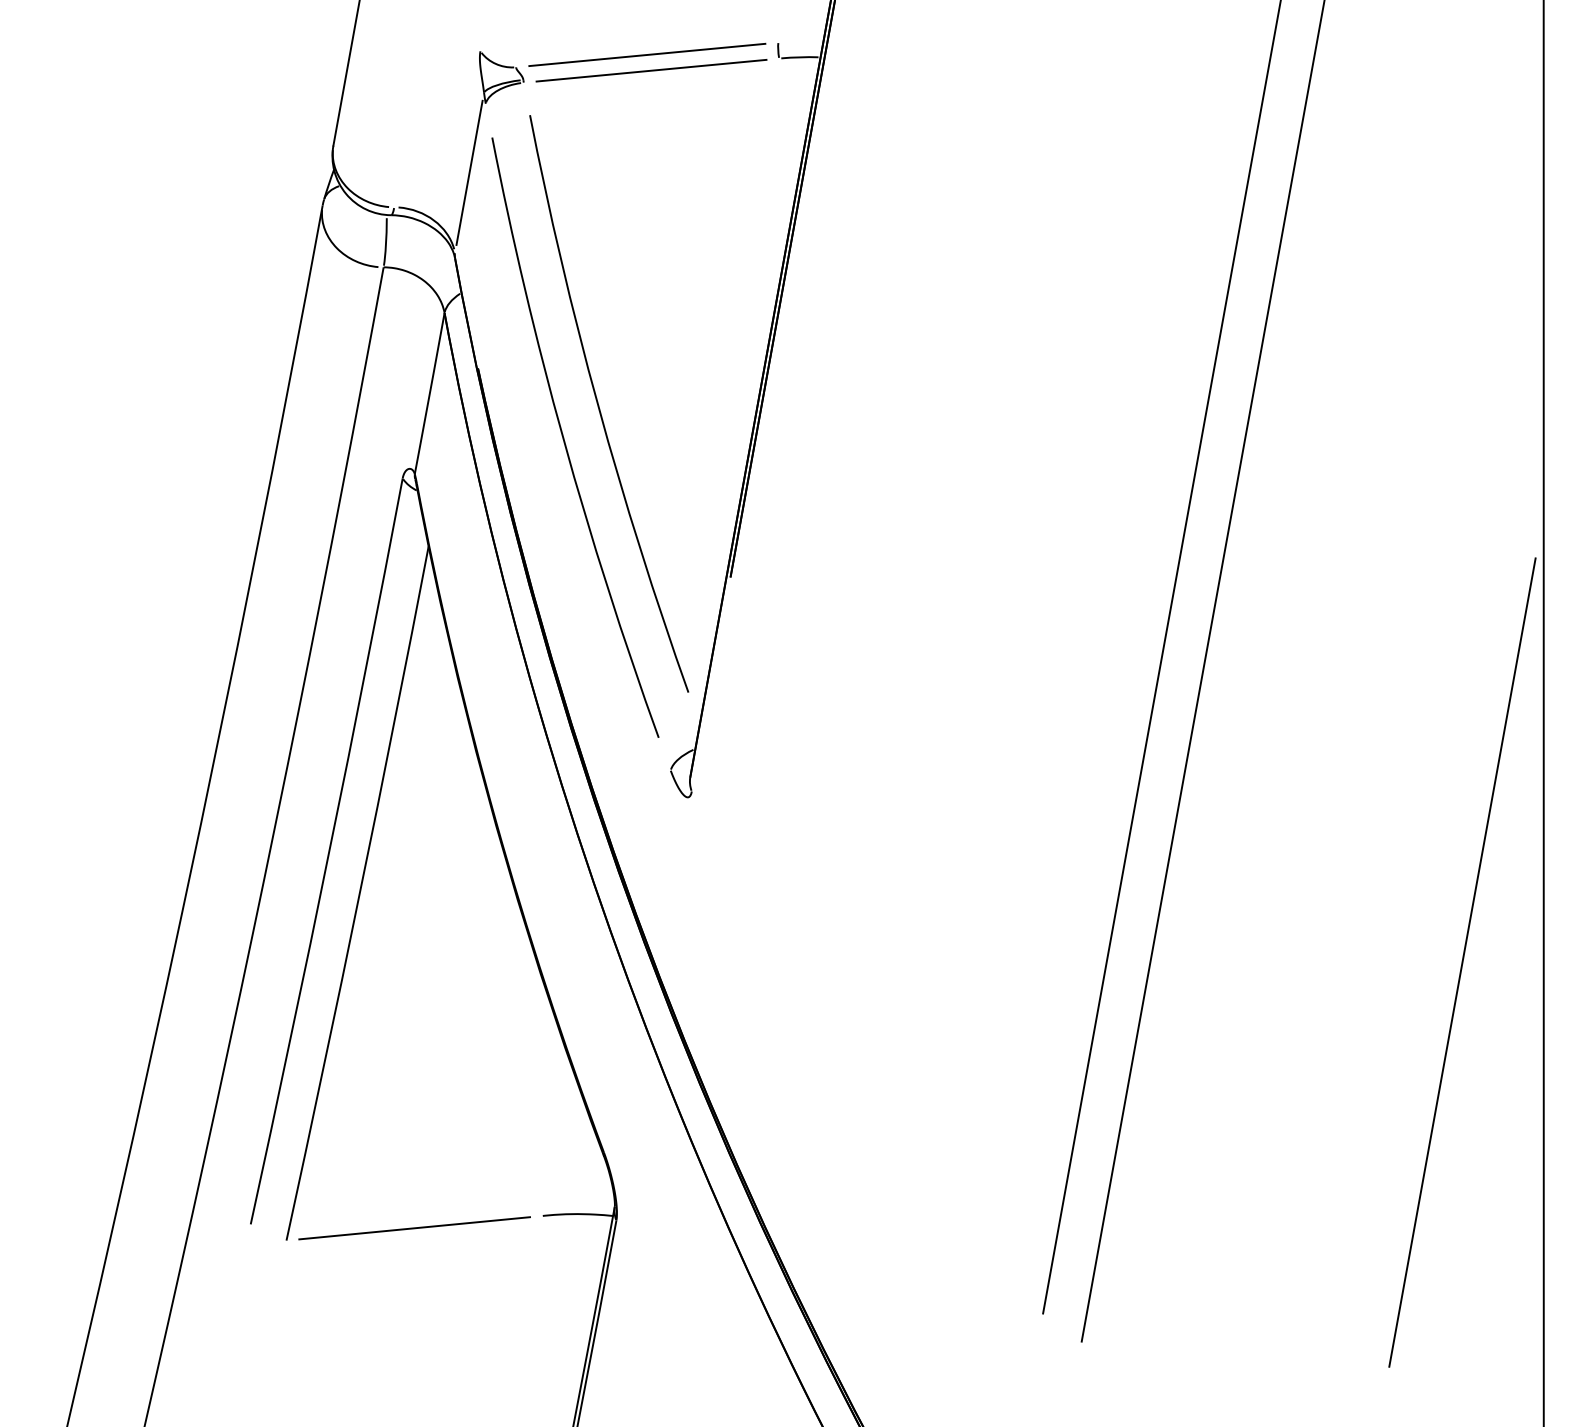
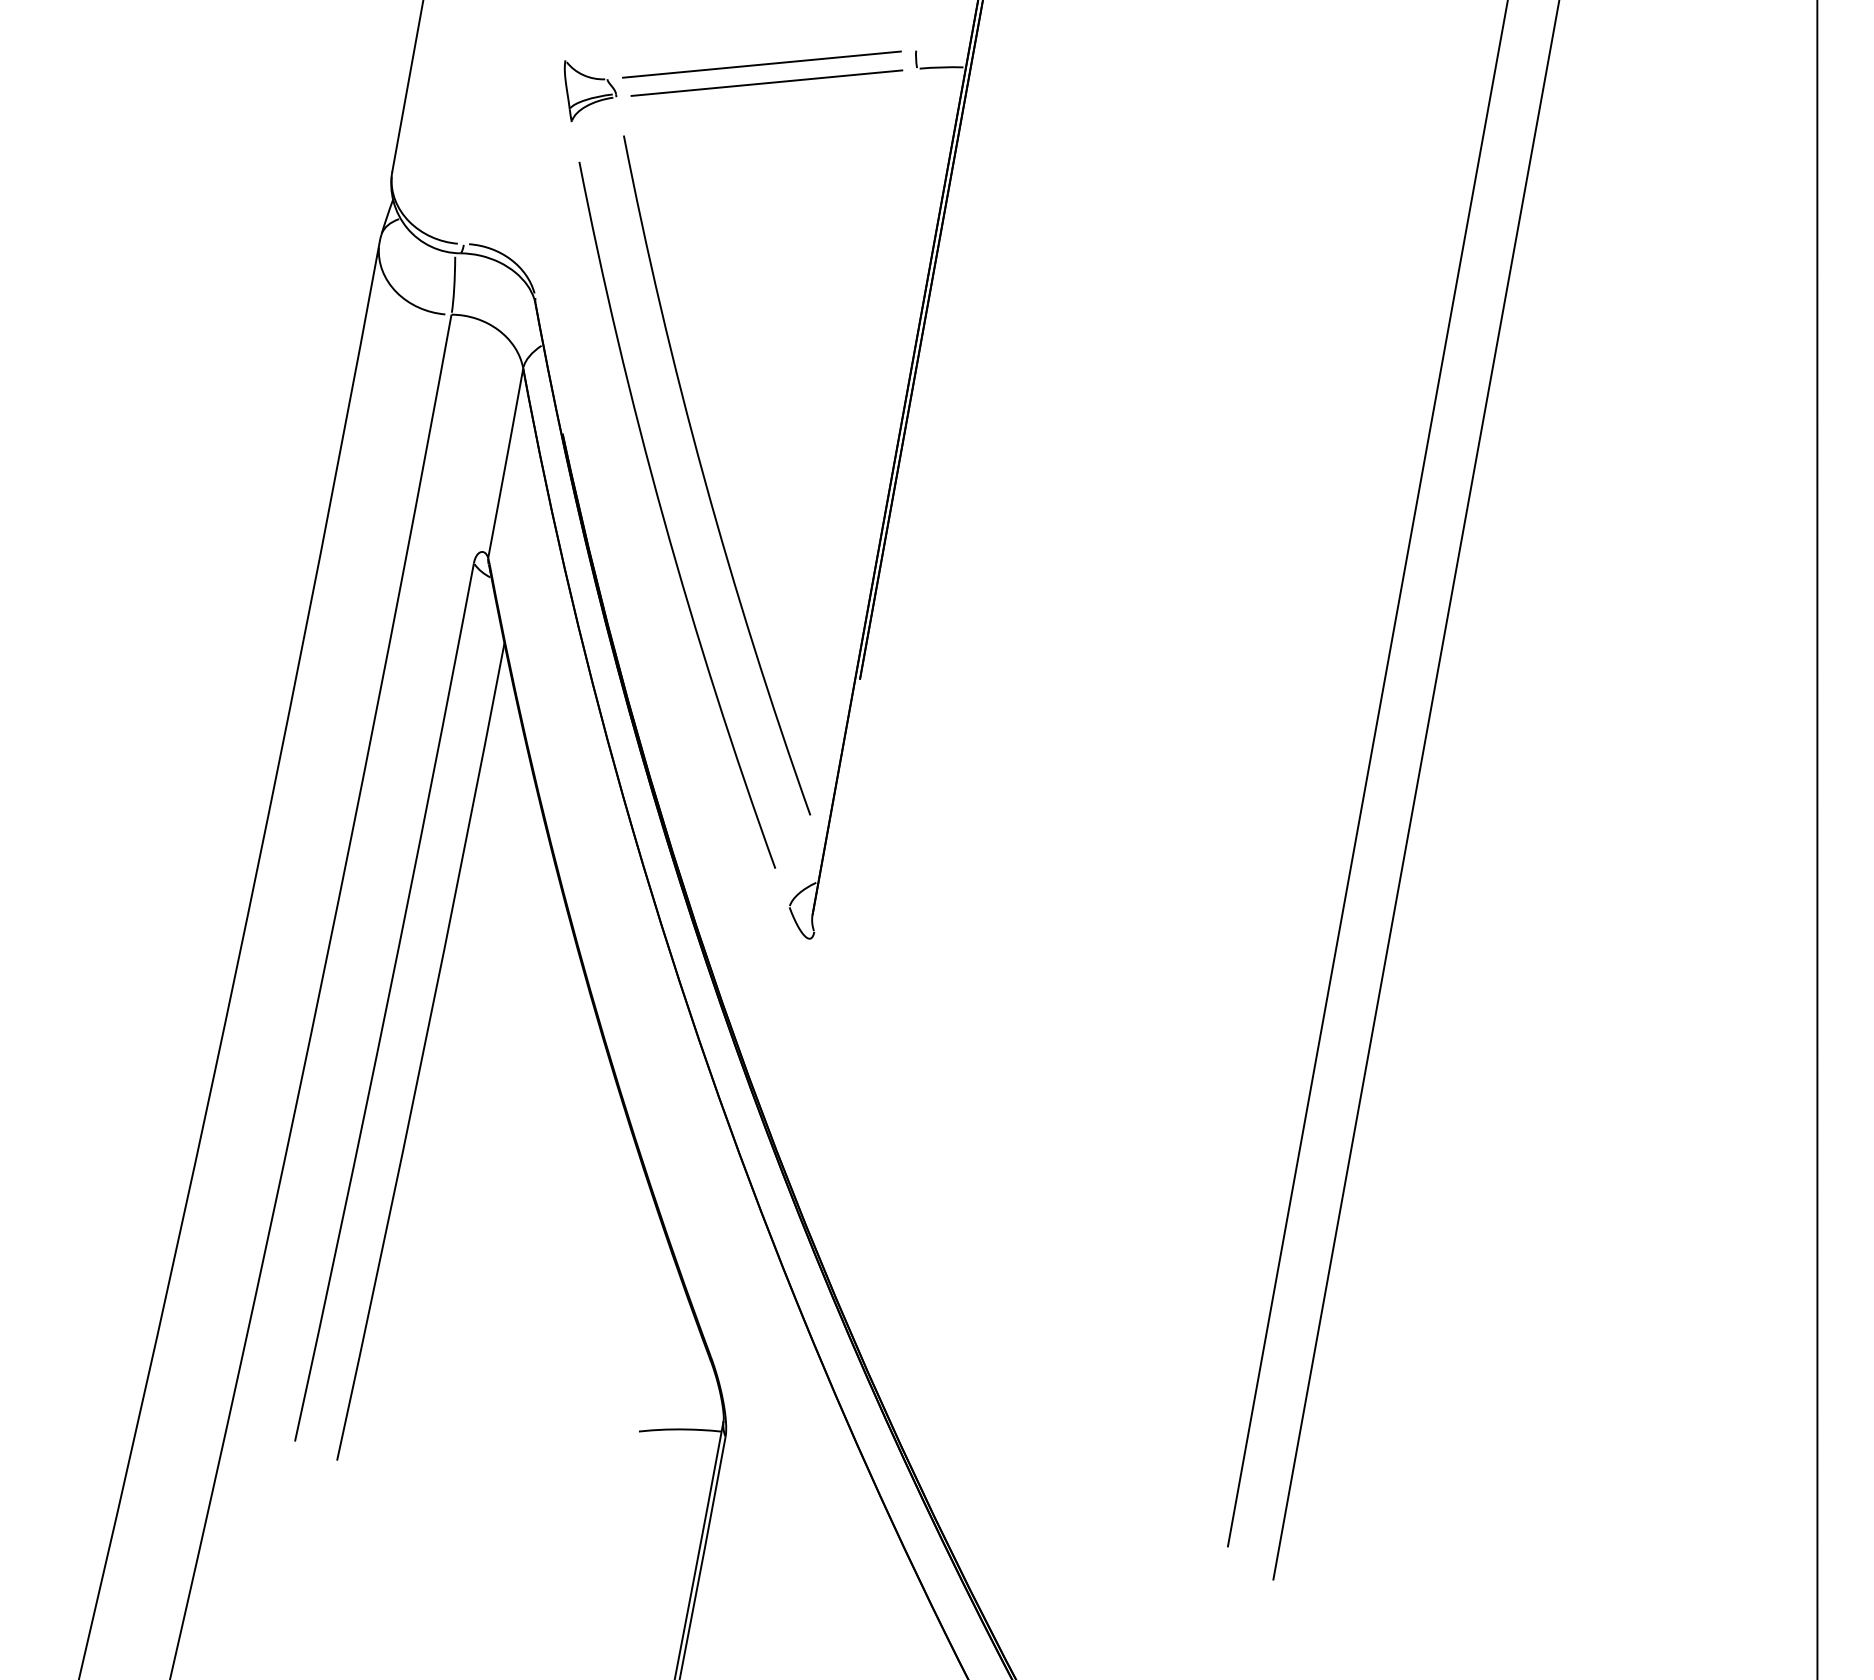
line: (469, 172) -> (552, 203), removed
line: (1462, 962) -> (1721, 1133), removed
line: (414, 1228) -> (487, 1446), removed

